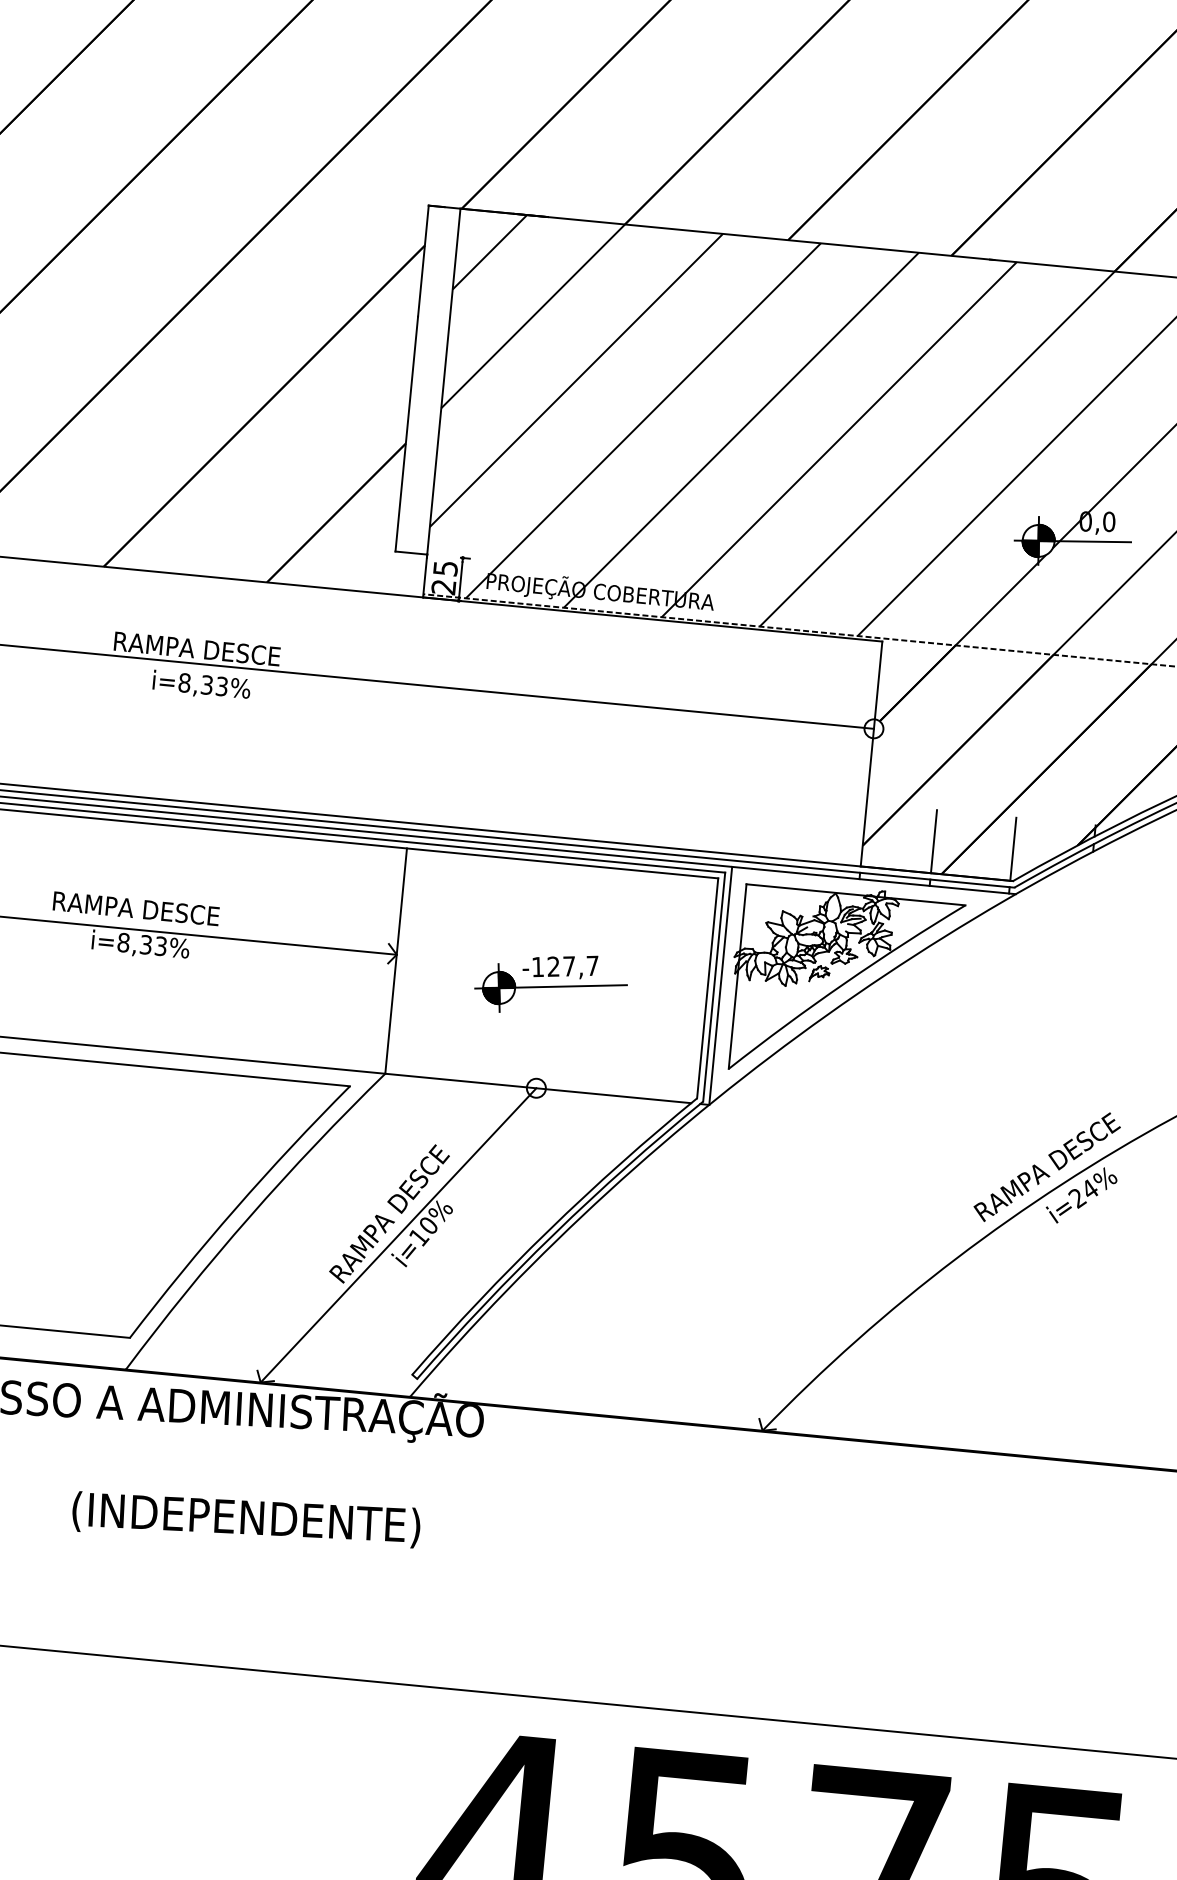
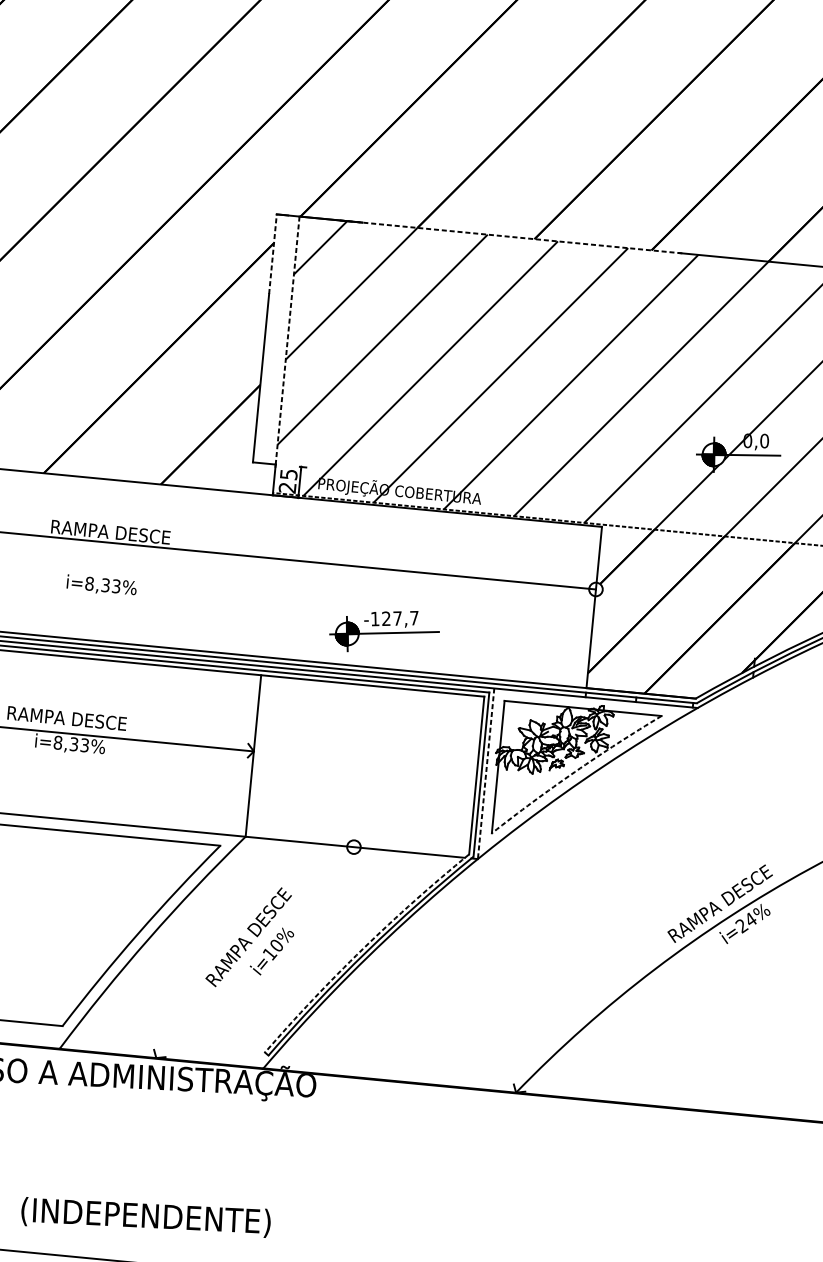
line: (753, 236) -> (509, 236), solid -> dashed
line: (423, 261) -> (273, 254), solid -> dashed
line: (443, 381) -> (287, 340), solid -> dashed
text: (201, 683) -> (101, 584), moved
line: (933, 841) -> (638, 670), removed
line: (1013, 848) -> (696, 675), removed
part: (550, 983) -> (384, 630), moved
arc: (844, 983) -> (574, 772), solid -> dashed
line: (720, 985) -> (485, 773), solid -> dashed
arc: (548, 1230) -> (362, 949), solid -> dashed
line: (398, 1235) -> (255, 952), removed
text: (246, 1519) -> (146, 1217), moved

